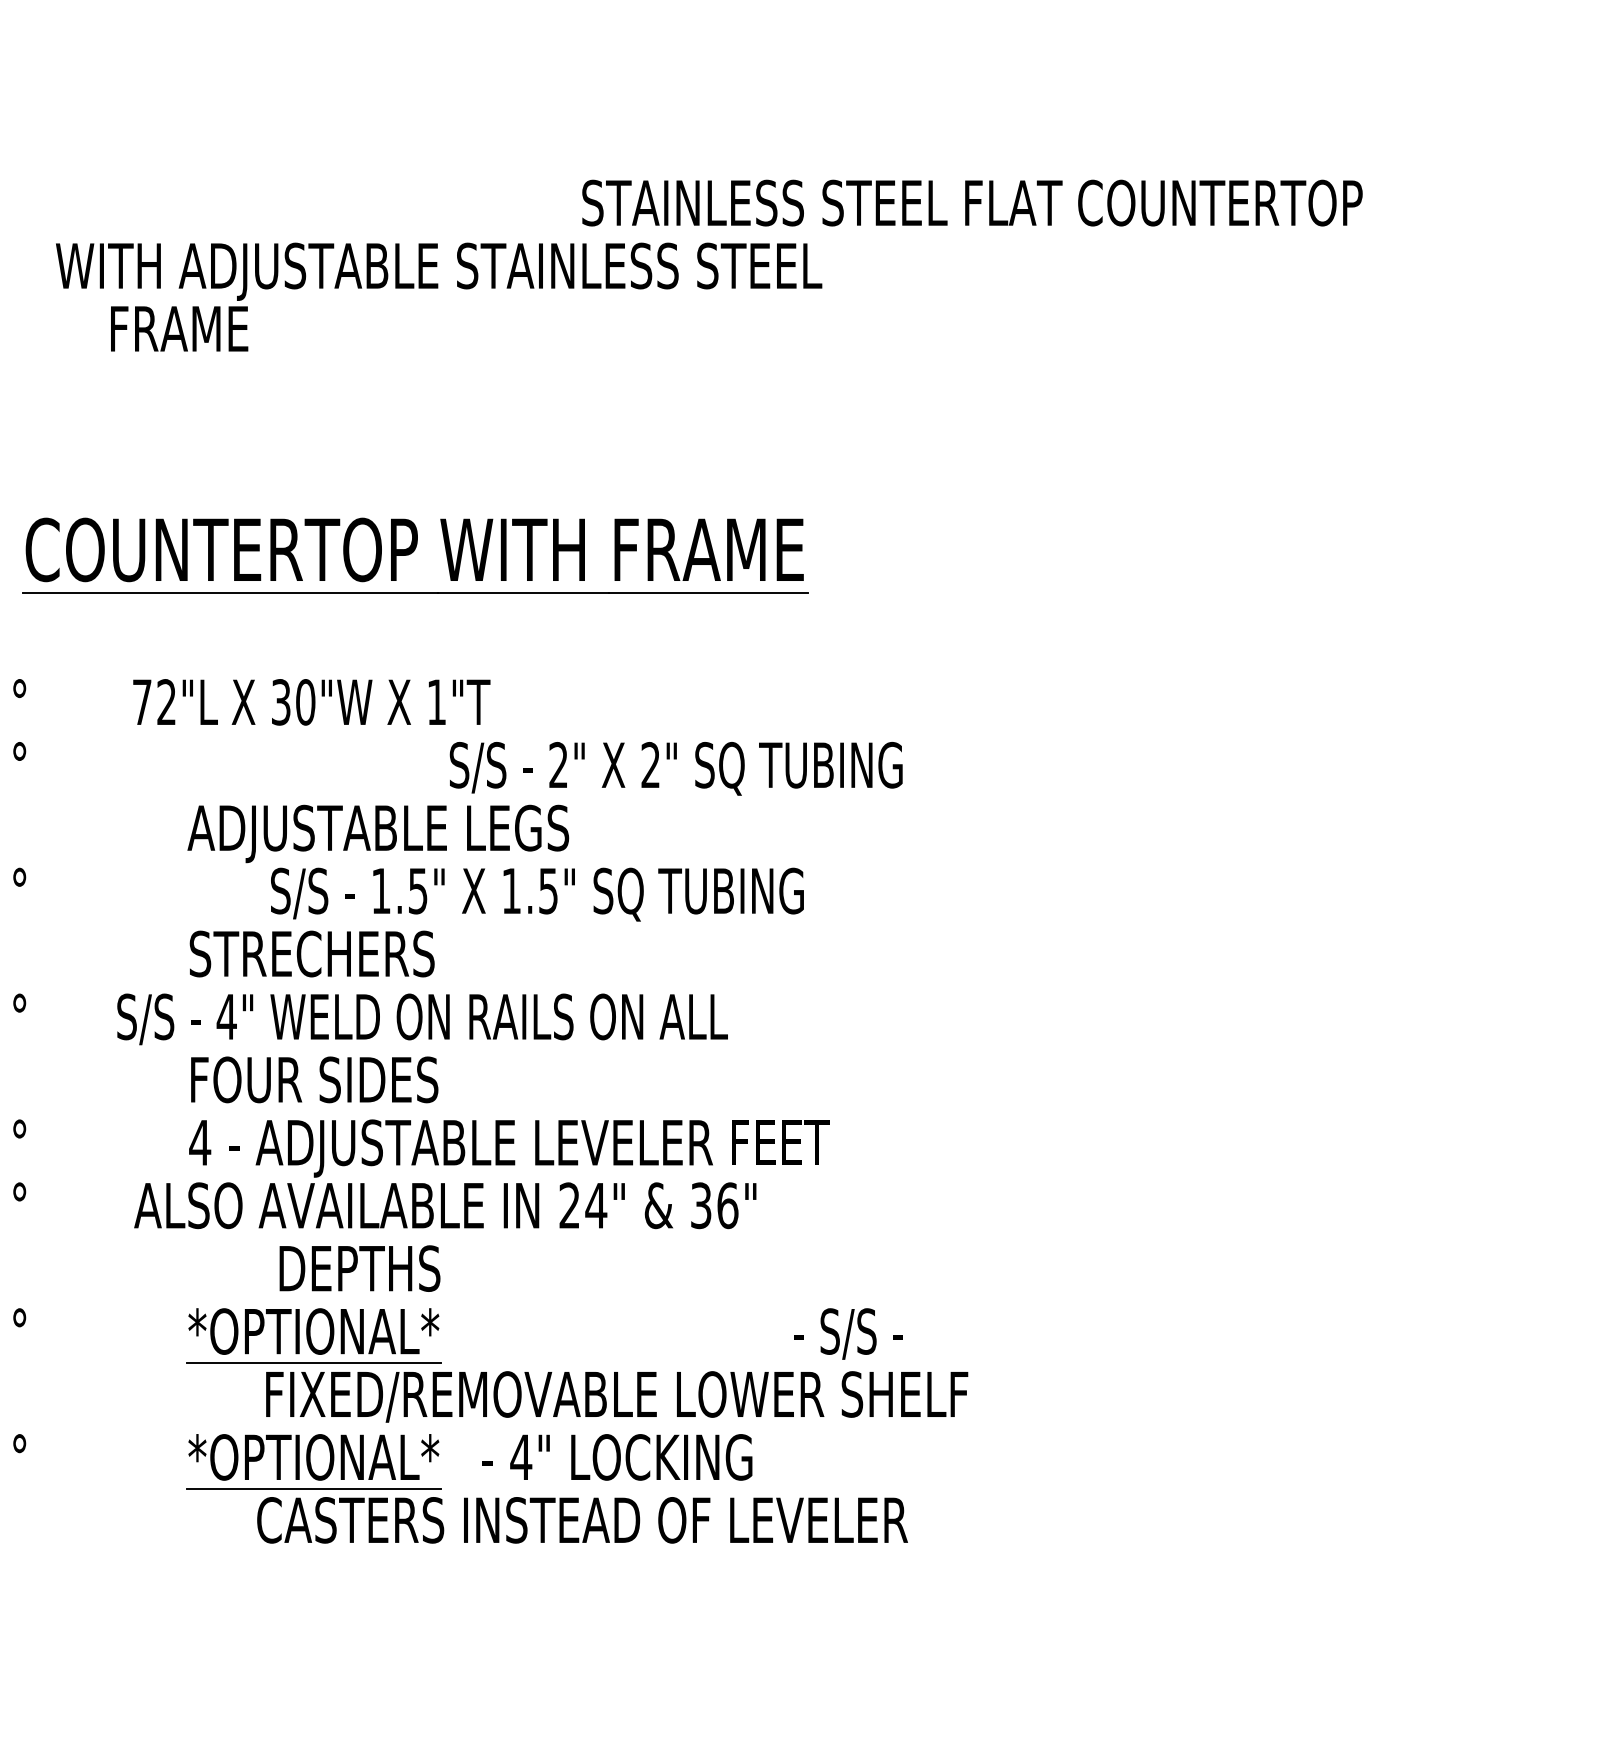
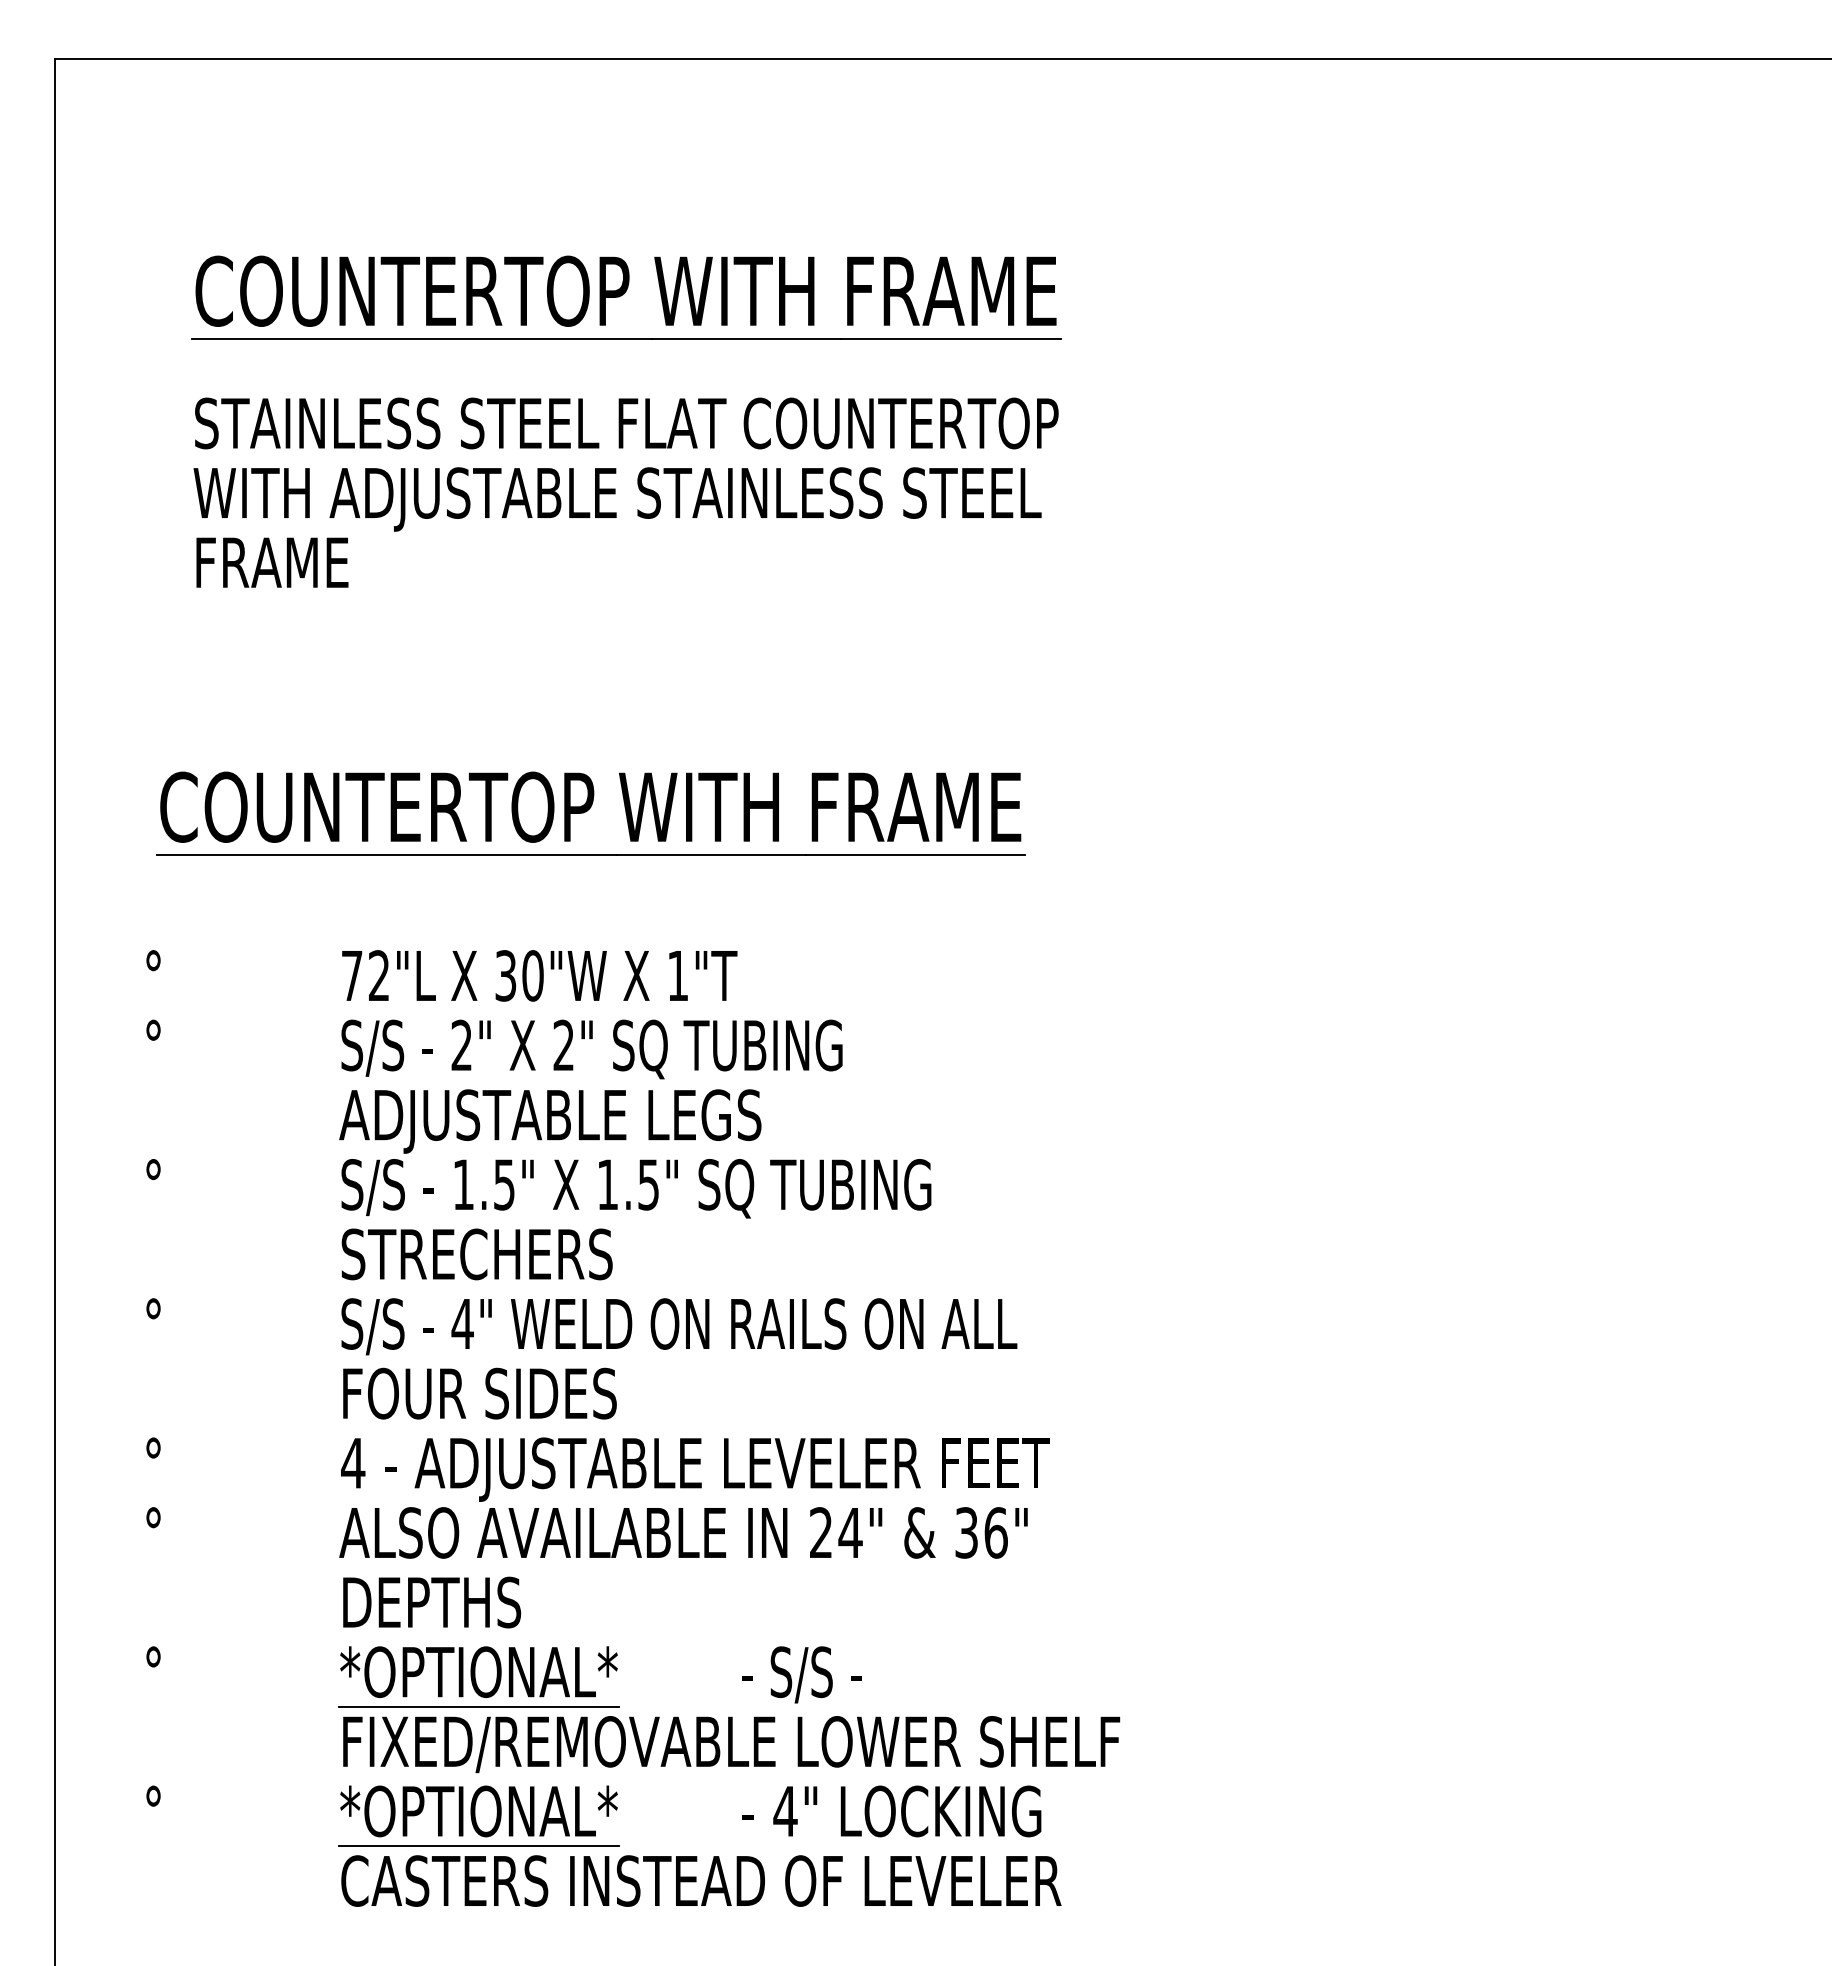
part: (447, 89) -> (626, 297), added
text: (972, 203) -> (626, 423), moved
text: (179, 328) -> (272, 562), moved
text: (311, 701) -> (539, 975), moved
text: (675, 768) -> (591, 1049), moved
text: (537, 894) -> (636, 1188), moved
text: (422, 1019) -> (679, 1326), moved
text: (445, 1205) -> (683, 1532), moved
text: (360, 1268) -> (432, 1602), moved
text: (848, 1333) -> (801, 1674), moved
text: (617, 1396) -> (731, 1744), moved
text: (617, 1457) -> (891, 1811), moved
text: (582, 1519) -> (701, 1880), moved

